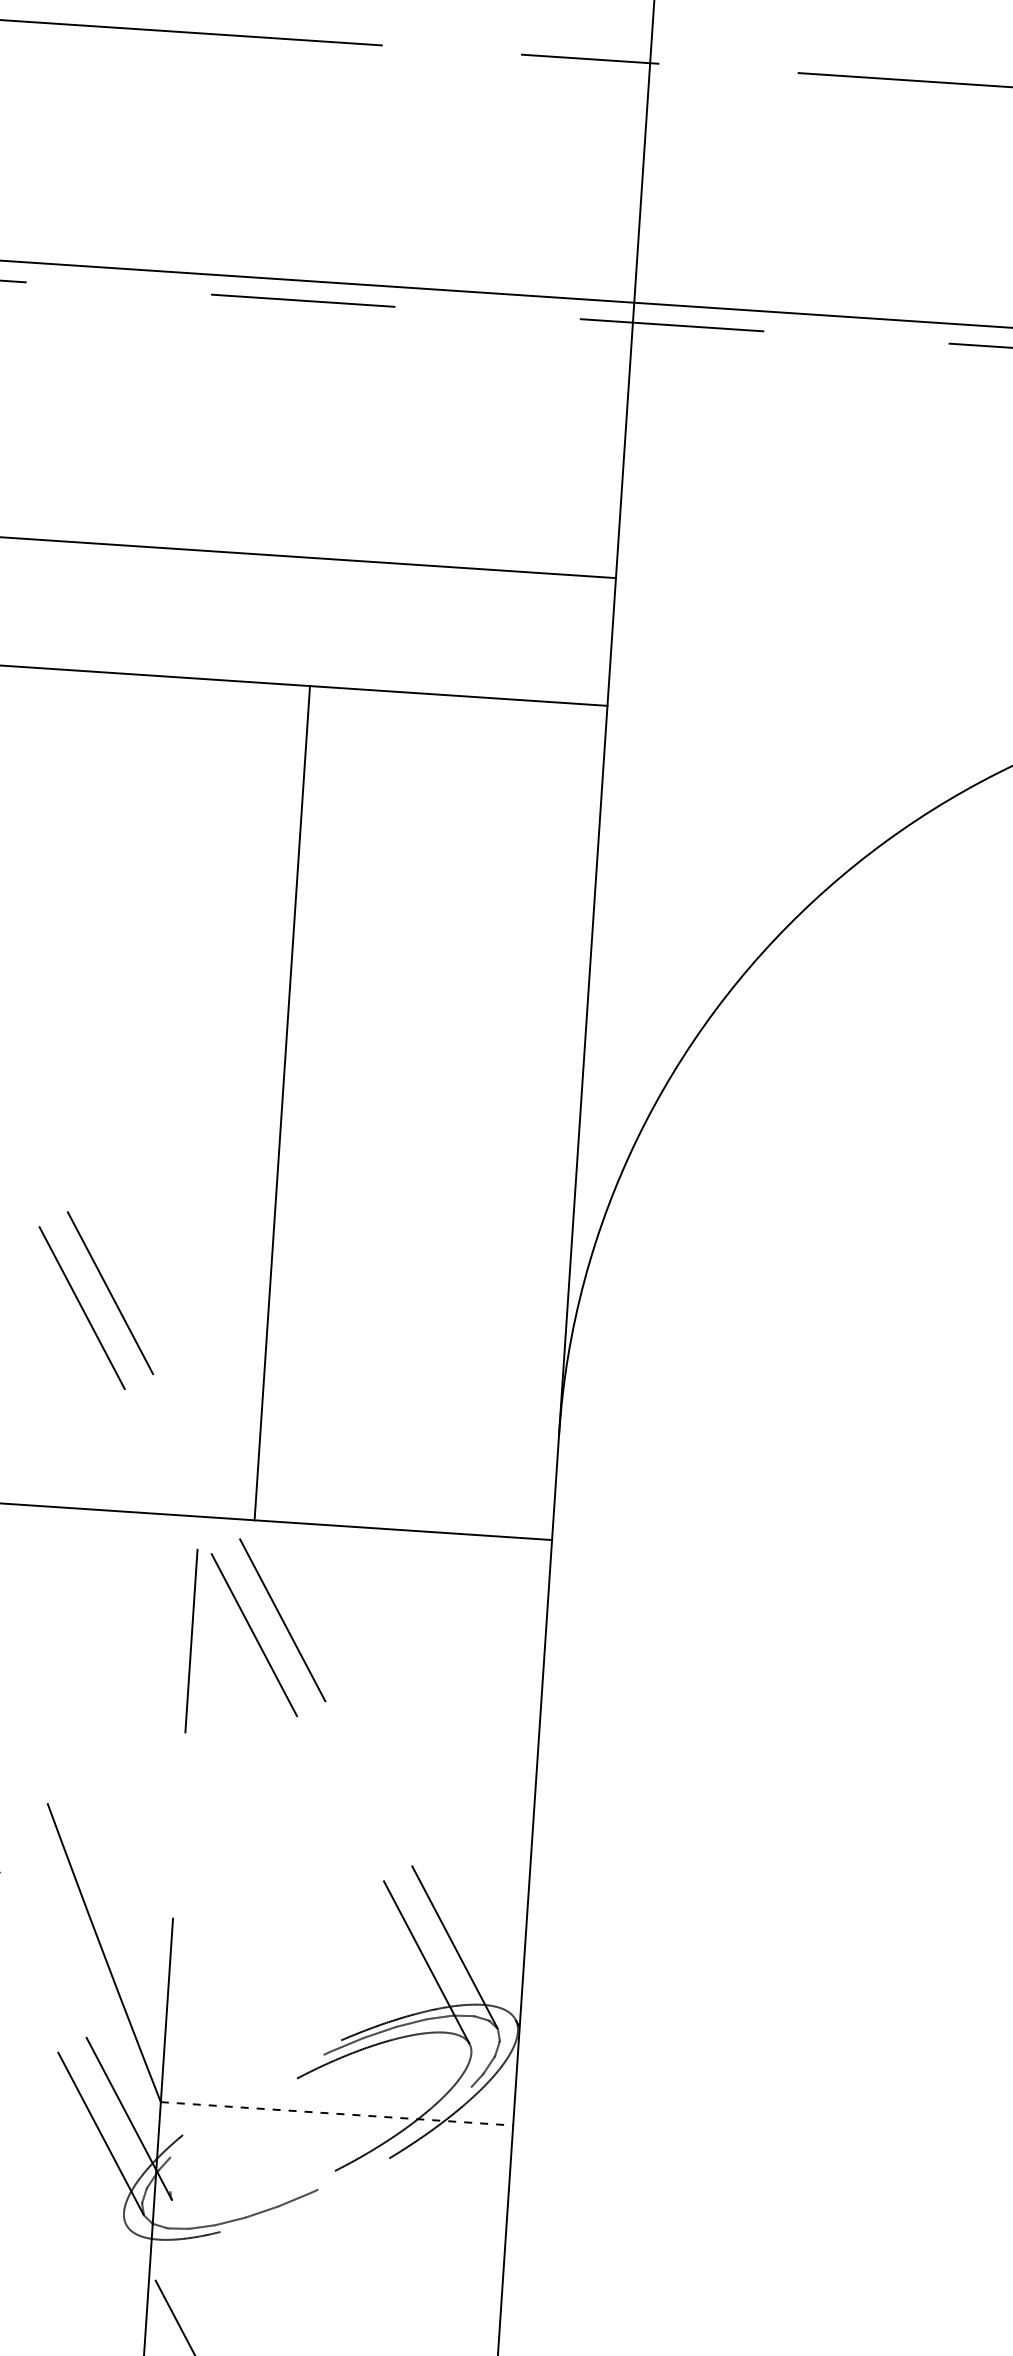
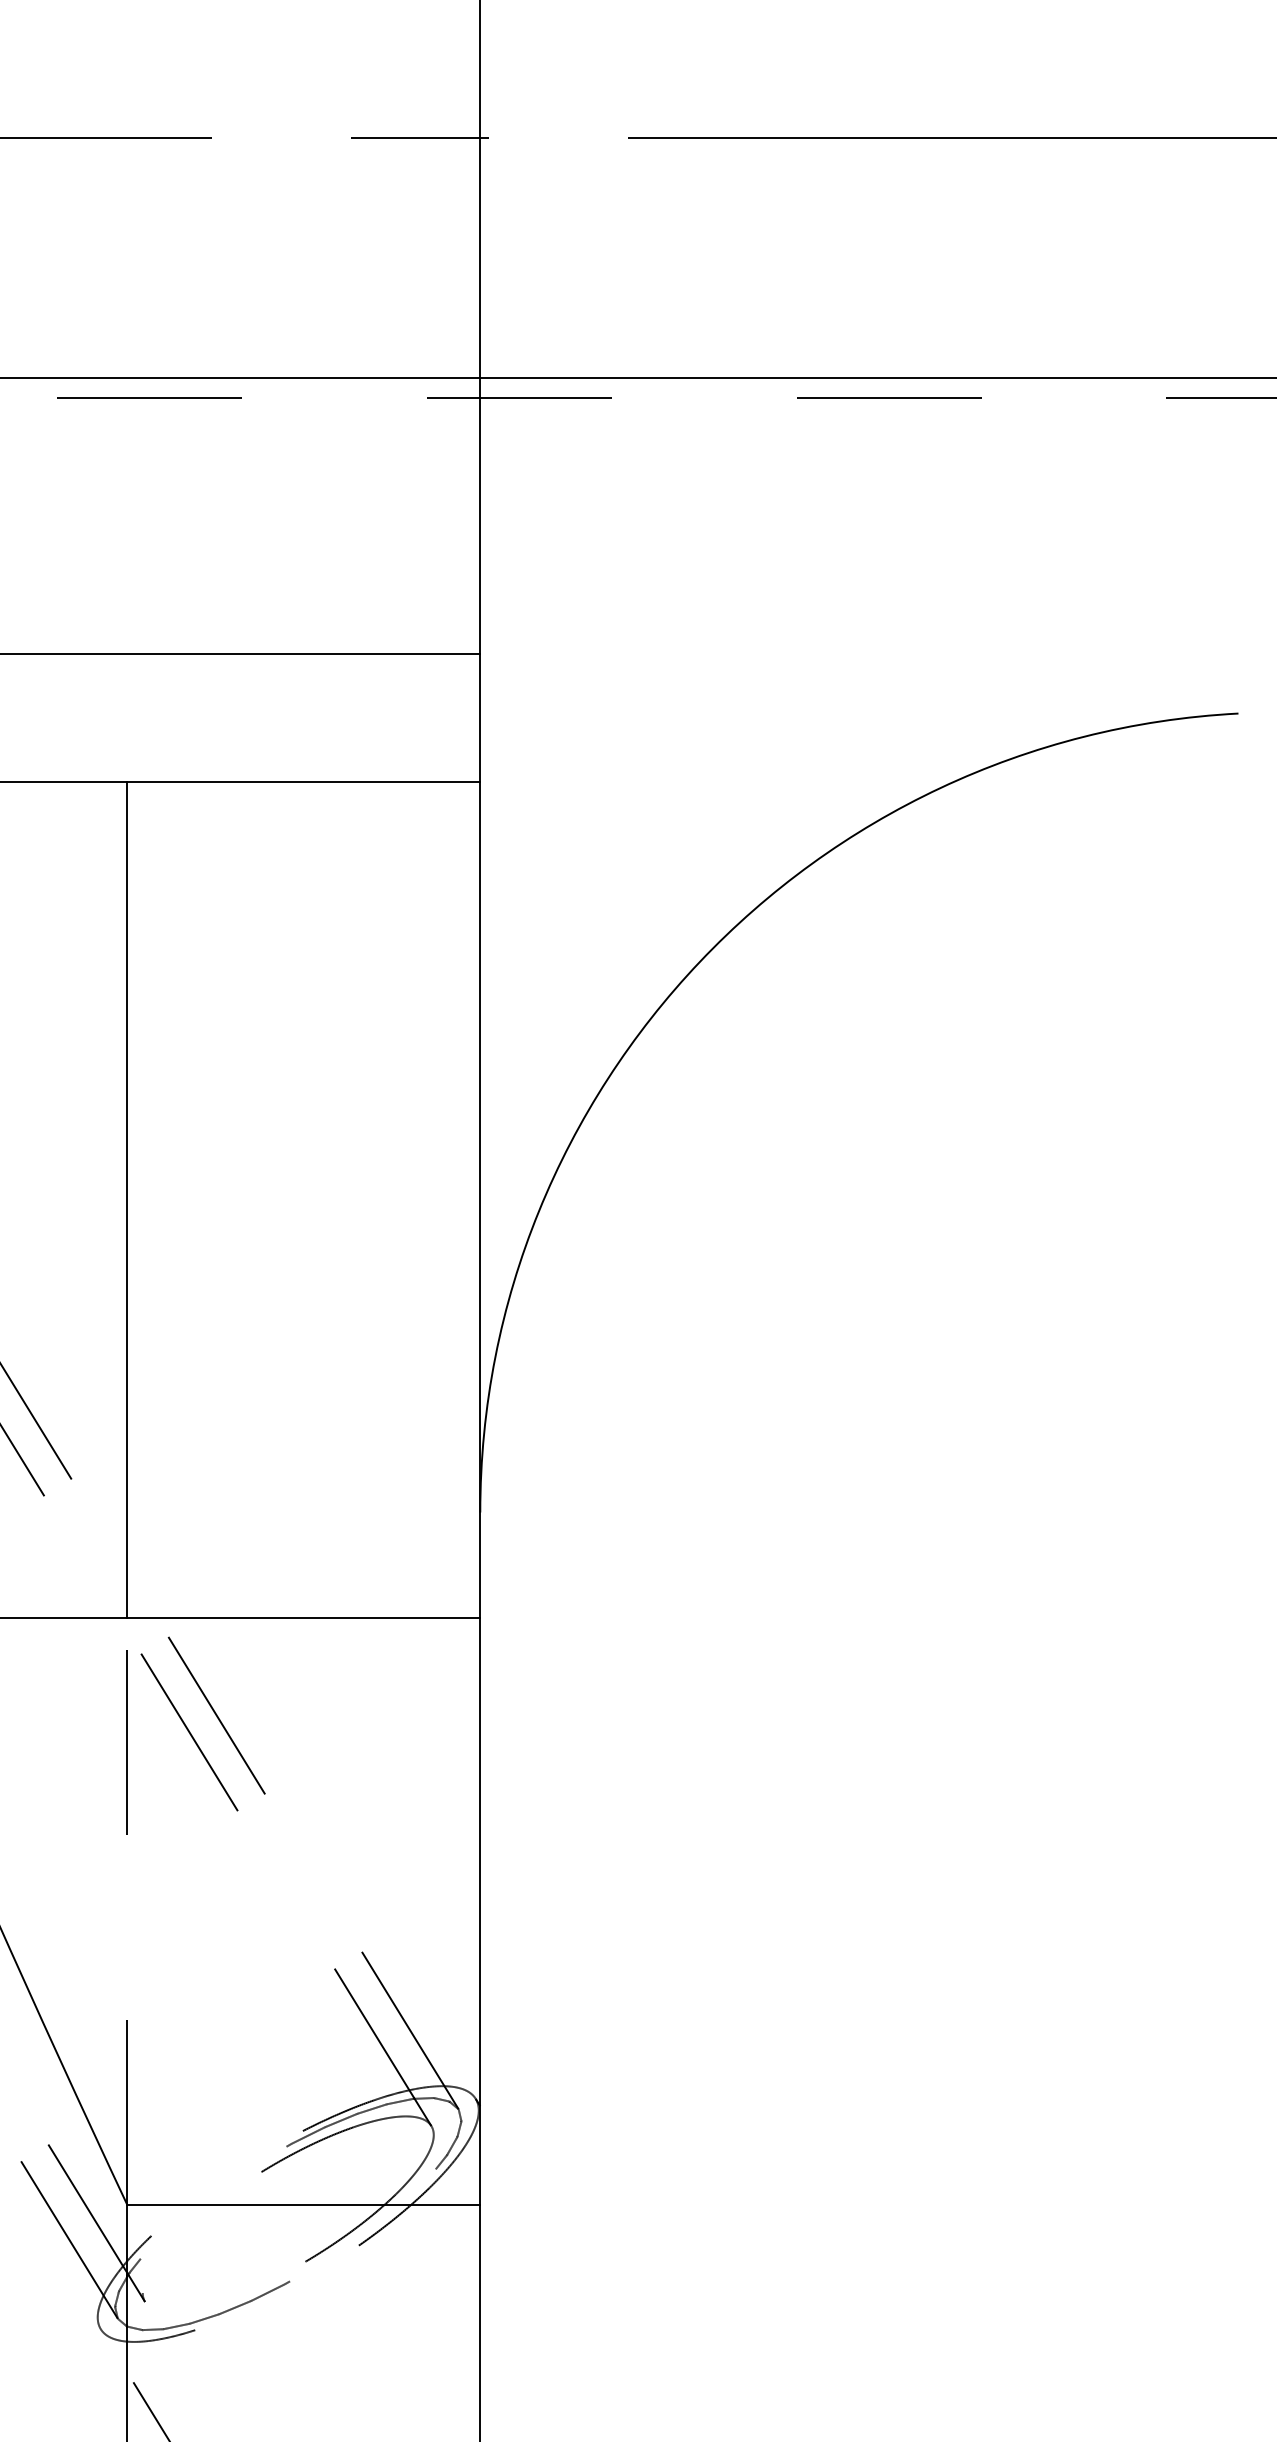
line: (282, 1102) -> (127, 1199), moved
line: (336, 2113) -> (303, 2204), dashed -> solid

